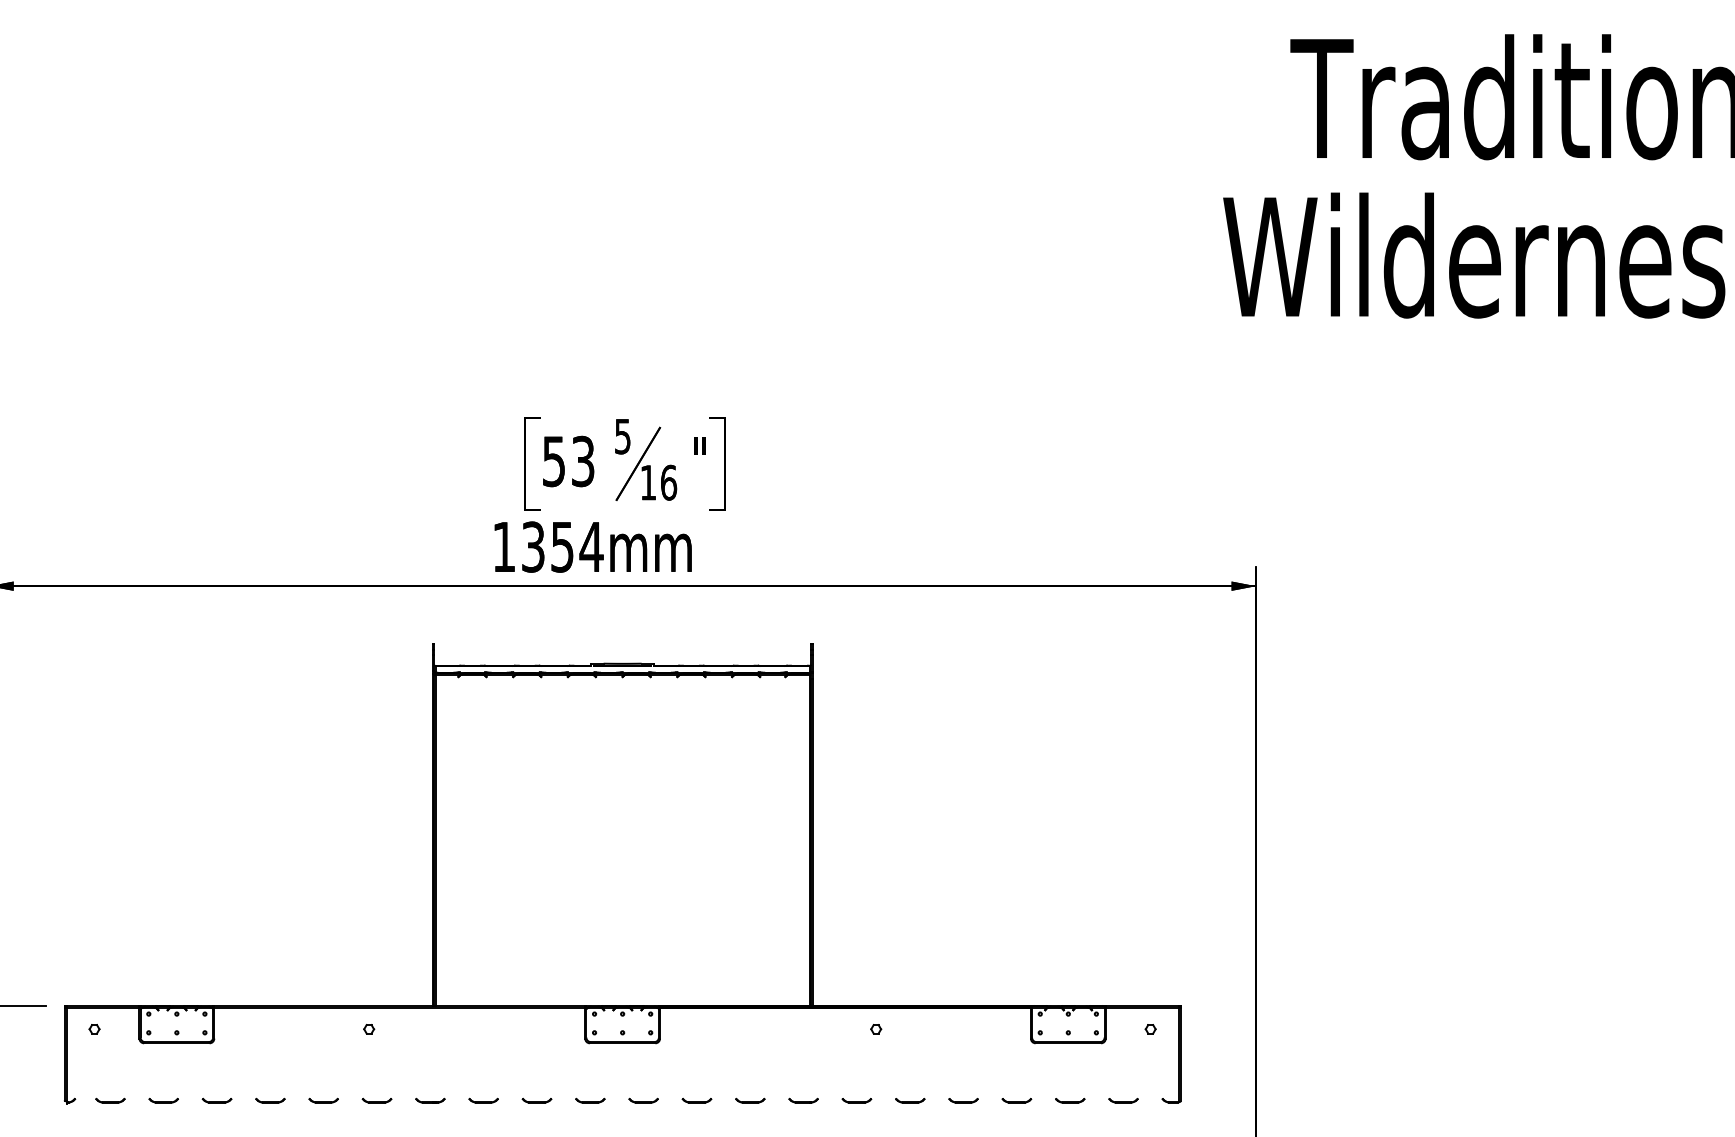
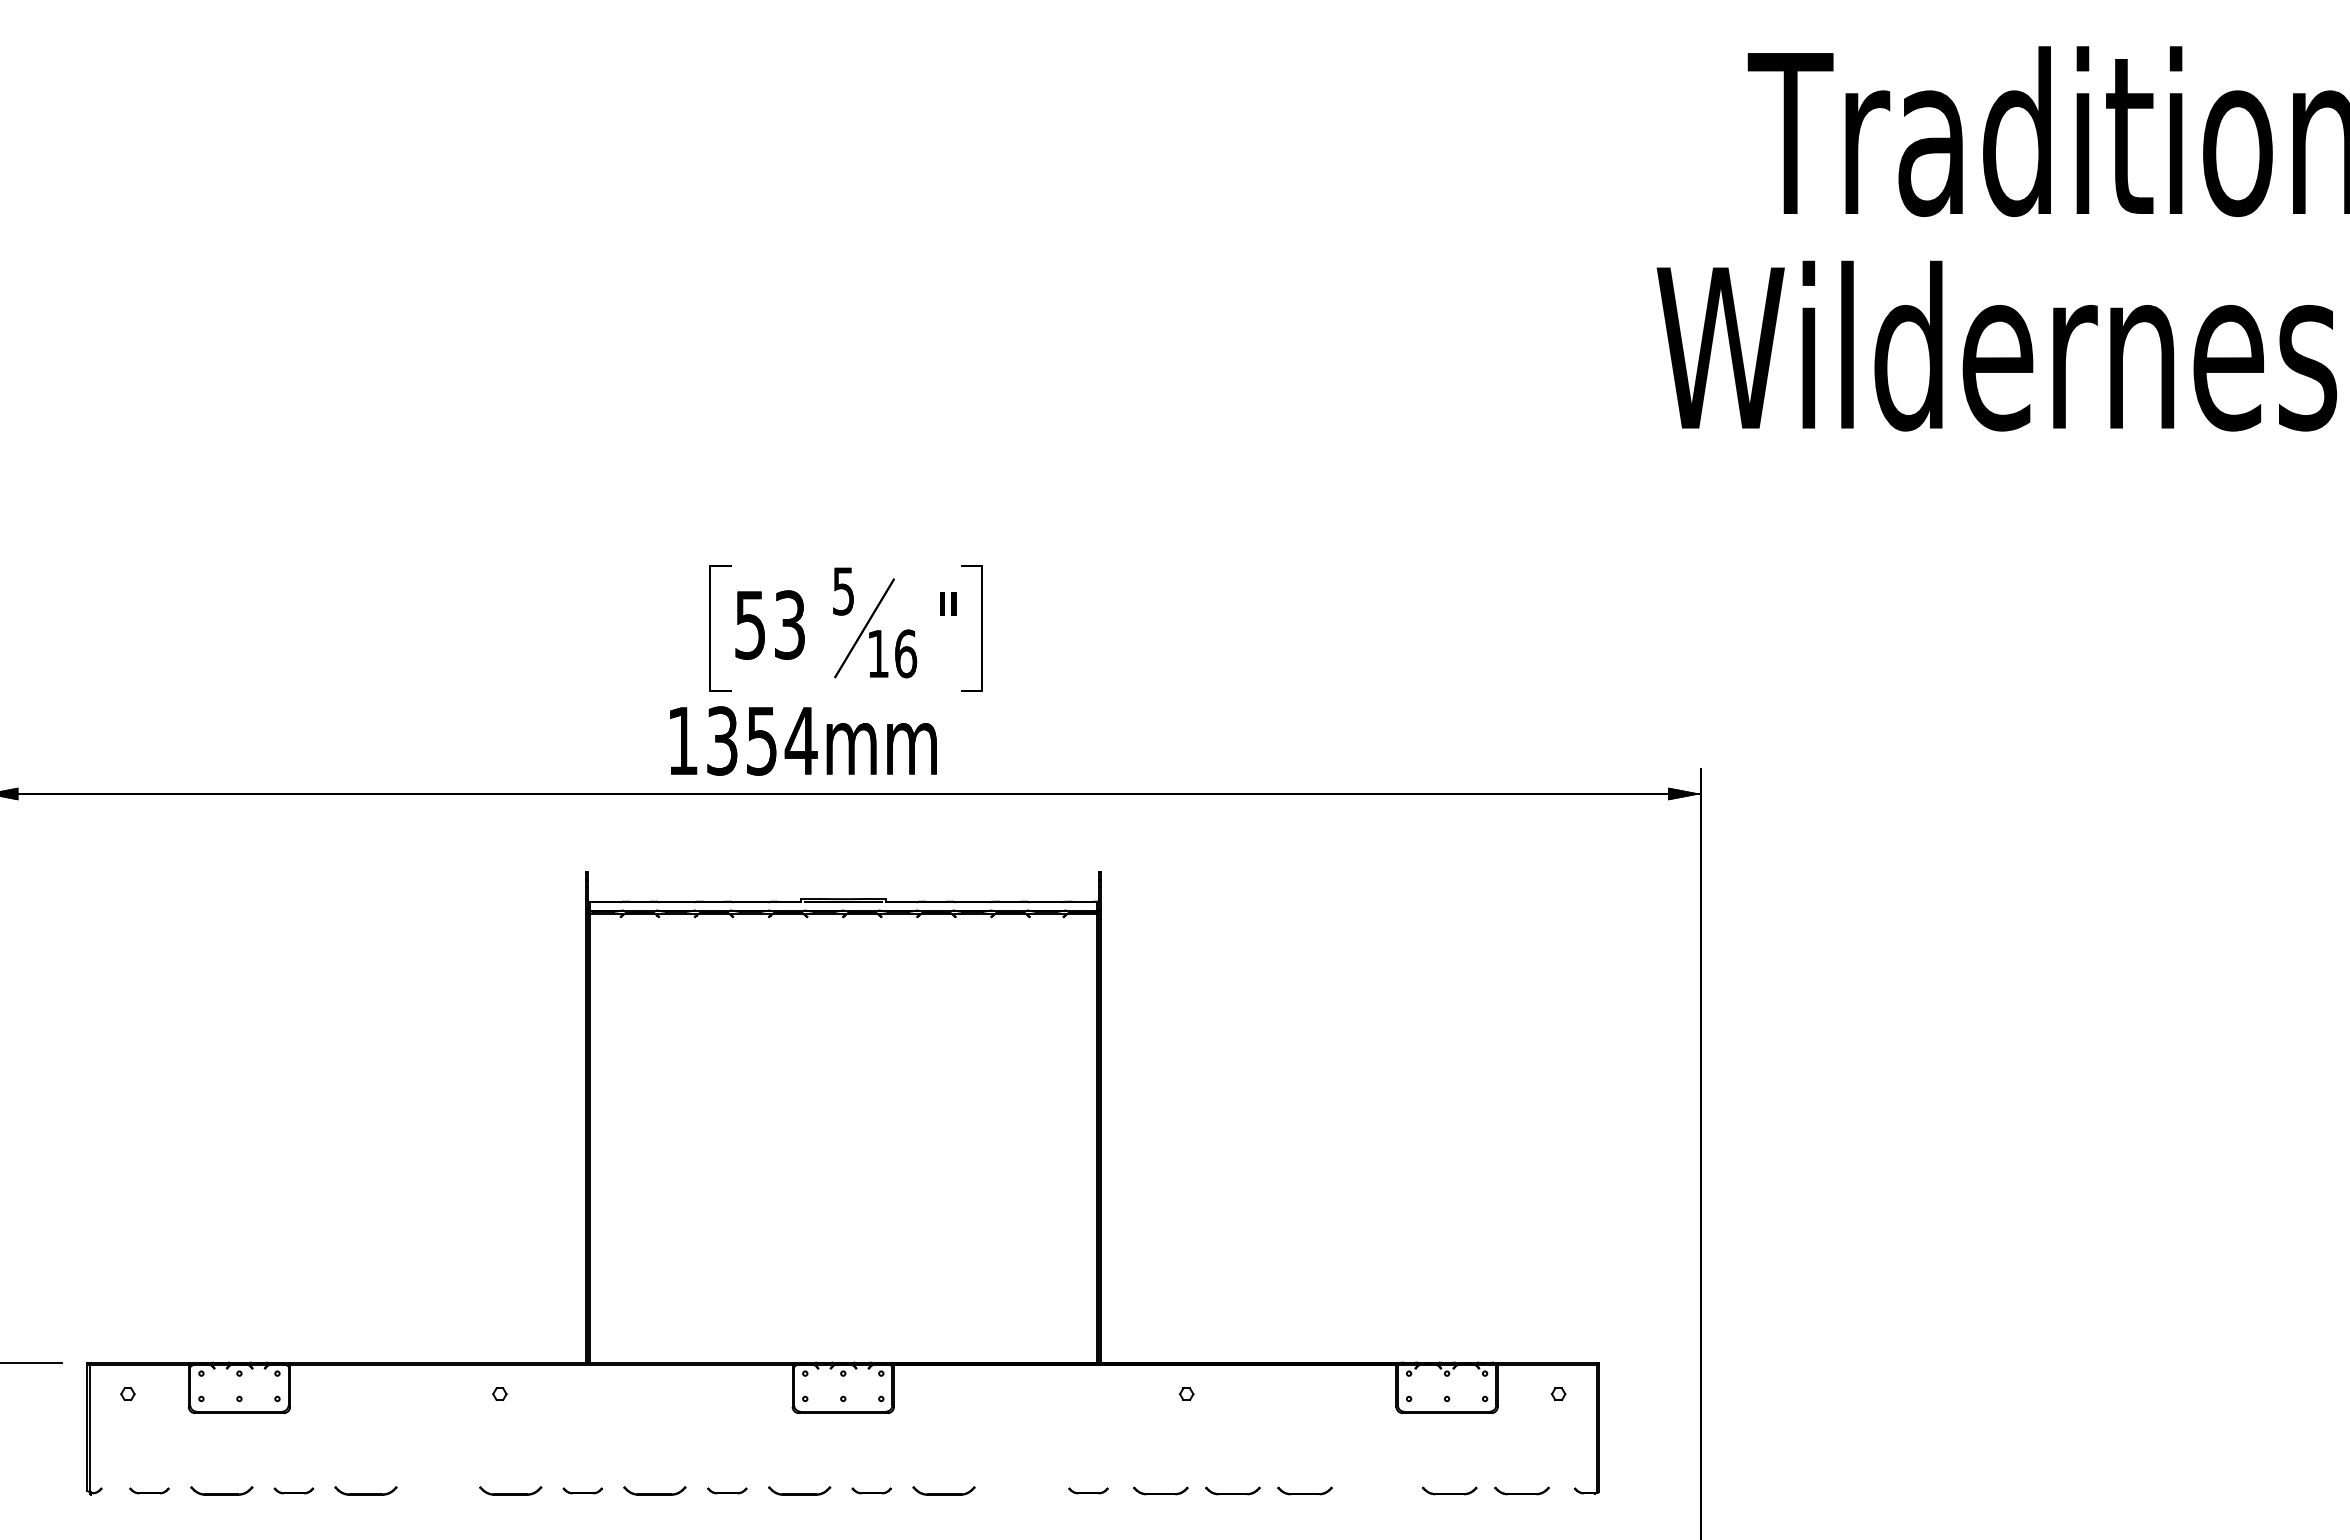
part: (163, 1100) -> (221, 1490), size x1.6
part: (270, 1100) -> (366, 1490), size x1.6
part: (323, 1100) -> (438, 1490), removed
part: (376, 1100) -> (510, 1490), size x1.6
part: (484, 1100) -> (655, 1490), size x1.6
part: (590, 1100) -> (799, 1490), size x1.6
part: (696, 1100) -> (943, 1490), size x1.6
part: (750, 1100) -> (1016, 1490), removed
part: (856, 1100) -> (1160, 1490), size x1.4
part: (909, 1100) -> (1232, 1490), size x1.4
part: (963, 1100) -> (1305, 1490), size x1.4
part: (1016, 1100) -> (1377, 1490), removed
part: (1070, 1100) -> (1449, 1490), size x1.4
part: (1123, 1100) -> (1521, 1490), size x1.4

